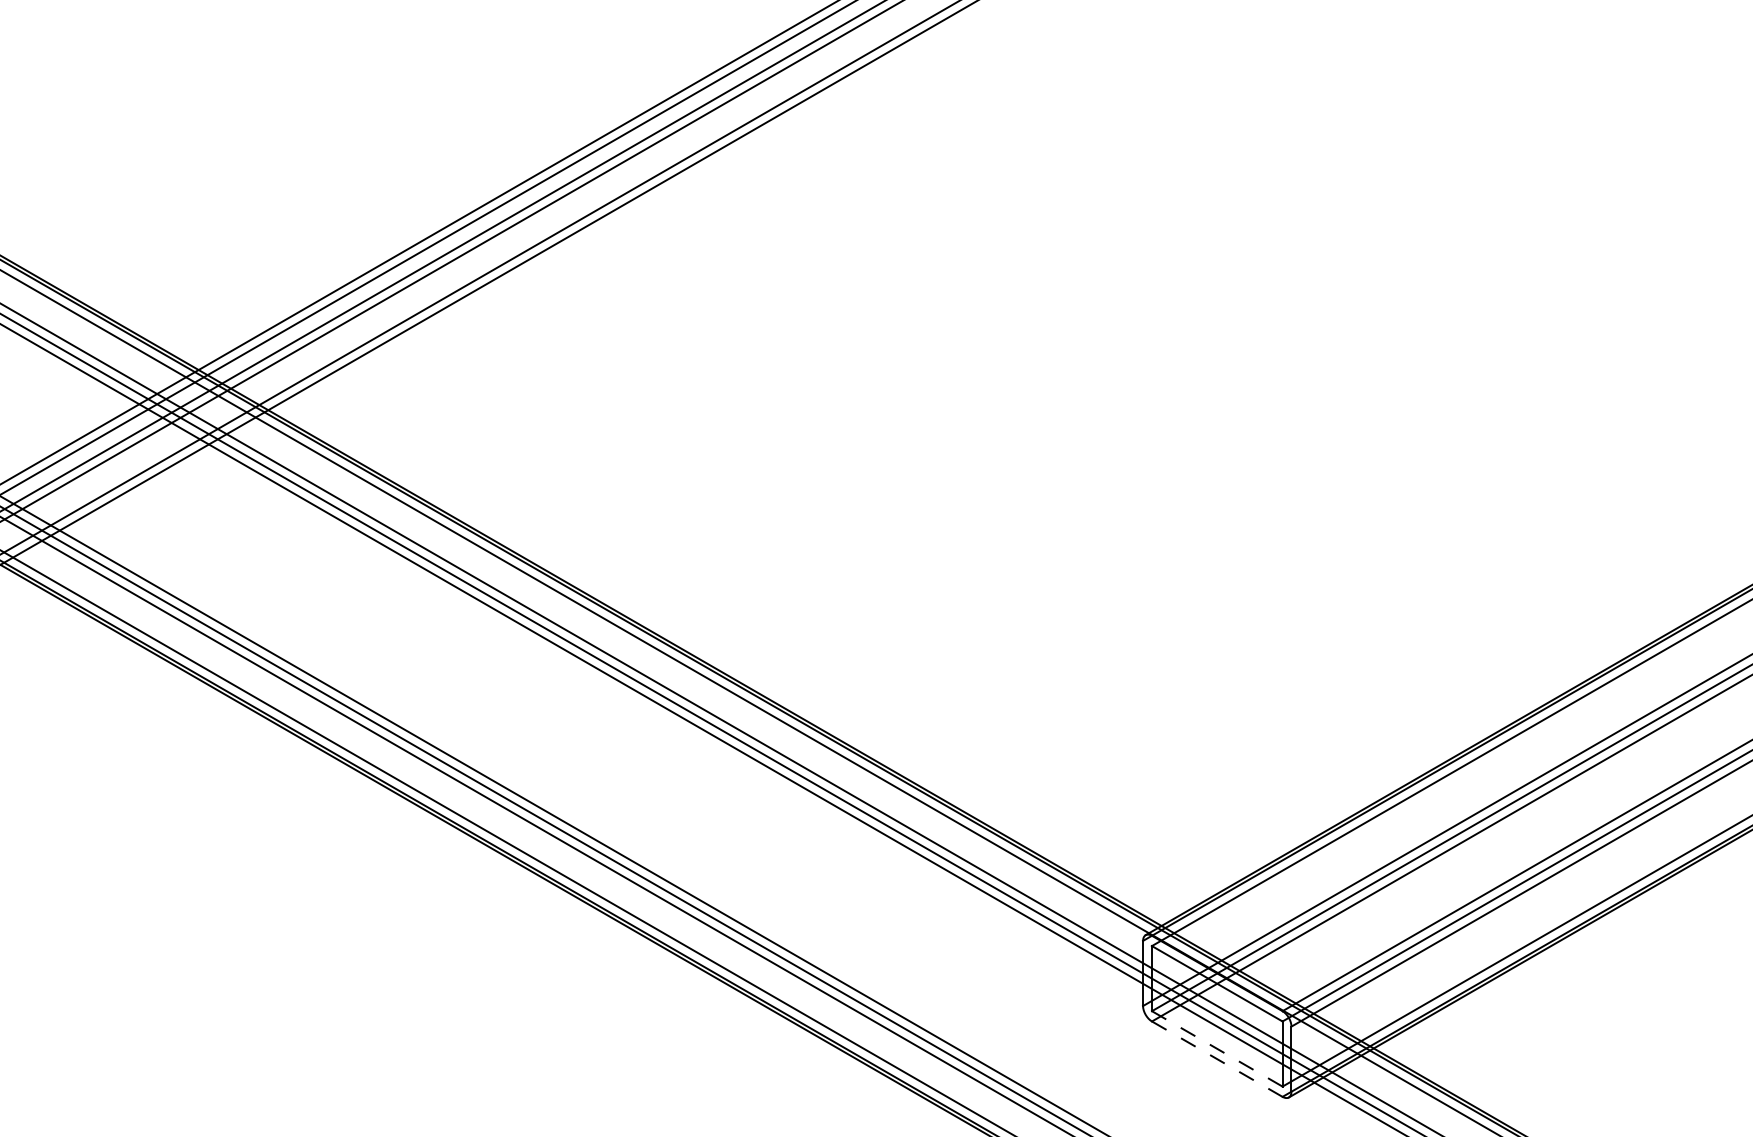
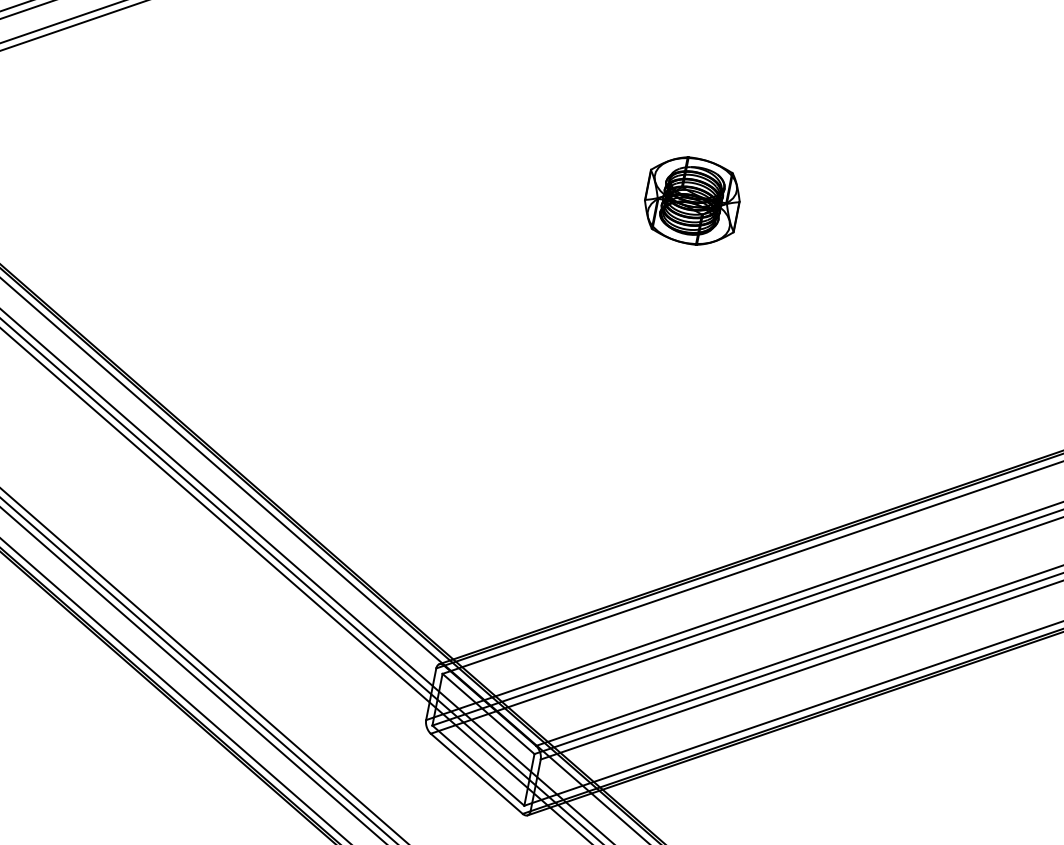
part: (1342, 312) -> (692, 200), added
line: (1216, 1048) -> (477, 765), dashed -> solid
line: (1217, 1059) -> (476, 774), dashed -> solid

